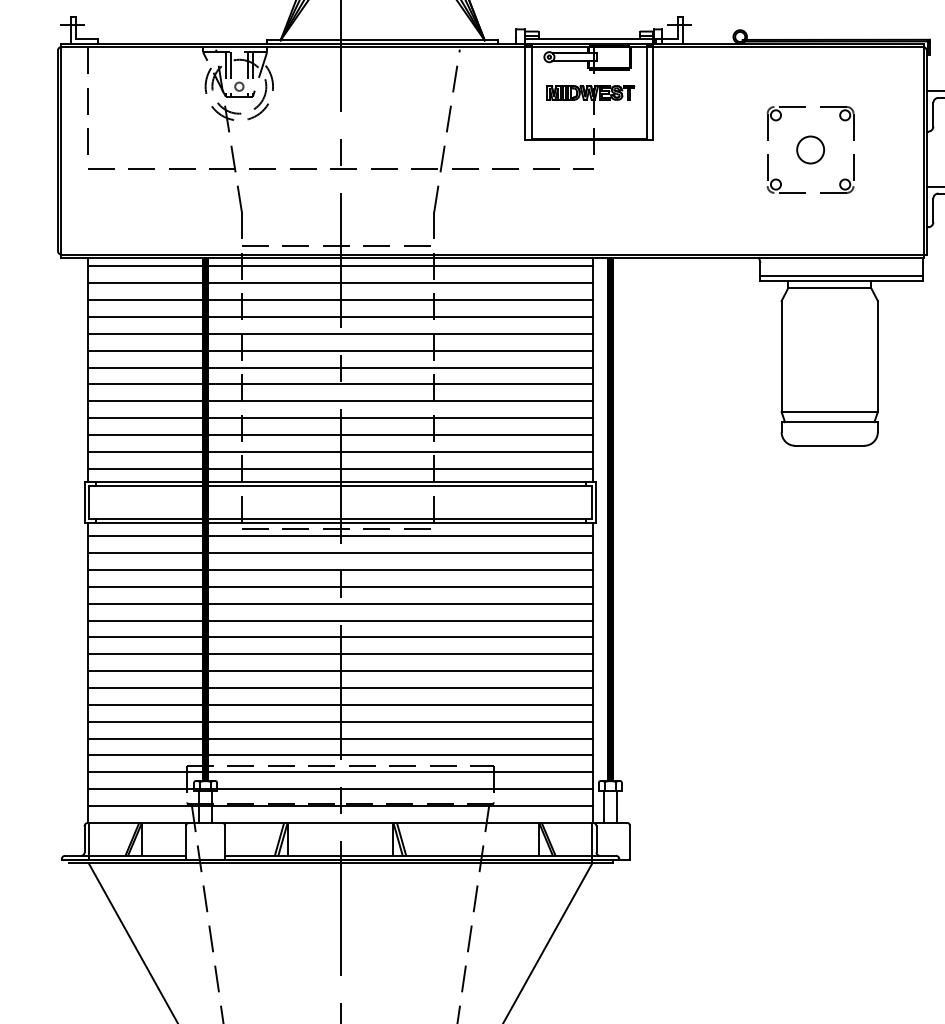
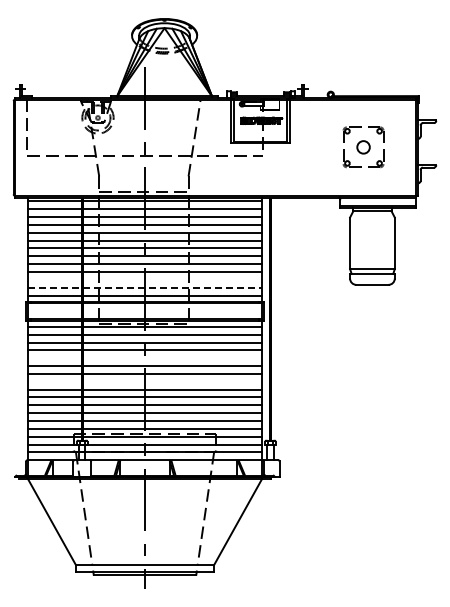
line: (339, 434) -> (144, 279), removed
line: (341, 451) -> (145, 287), solid -> dashed
line: (339, 604) -> (144, 358), removed
line: (339, 653) -> (144, 381), removed

